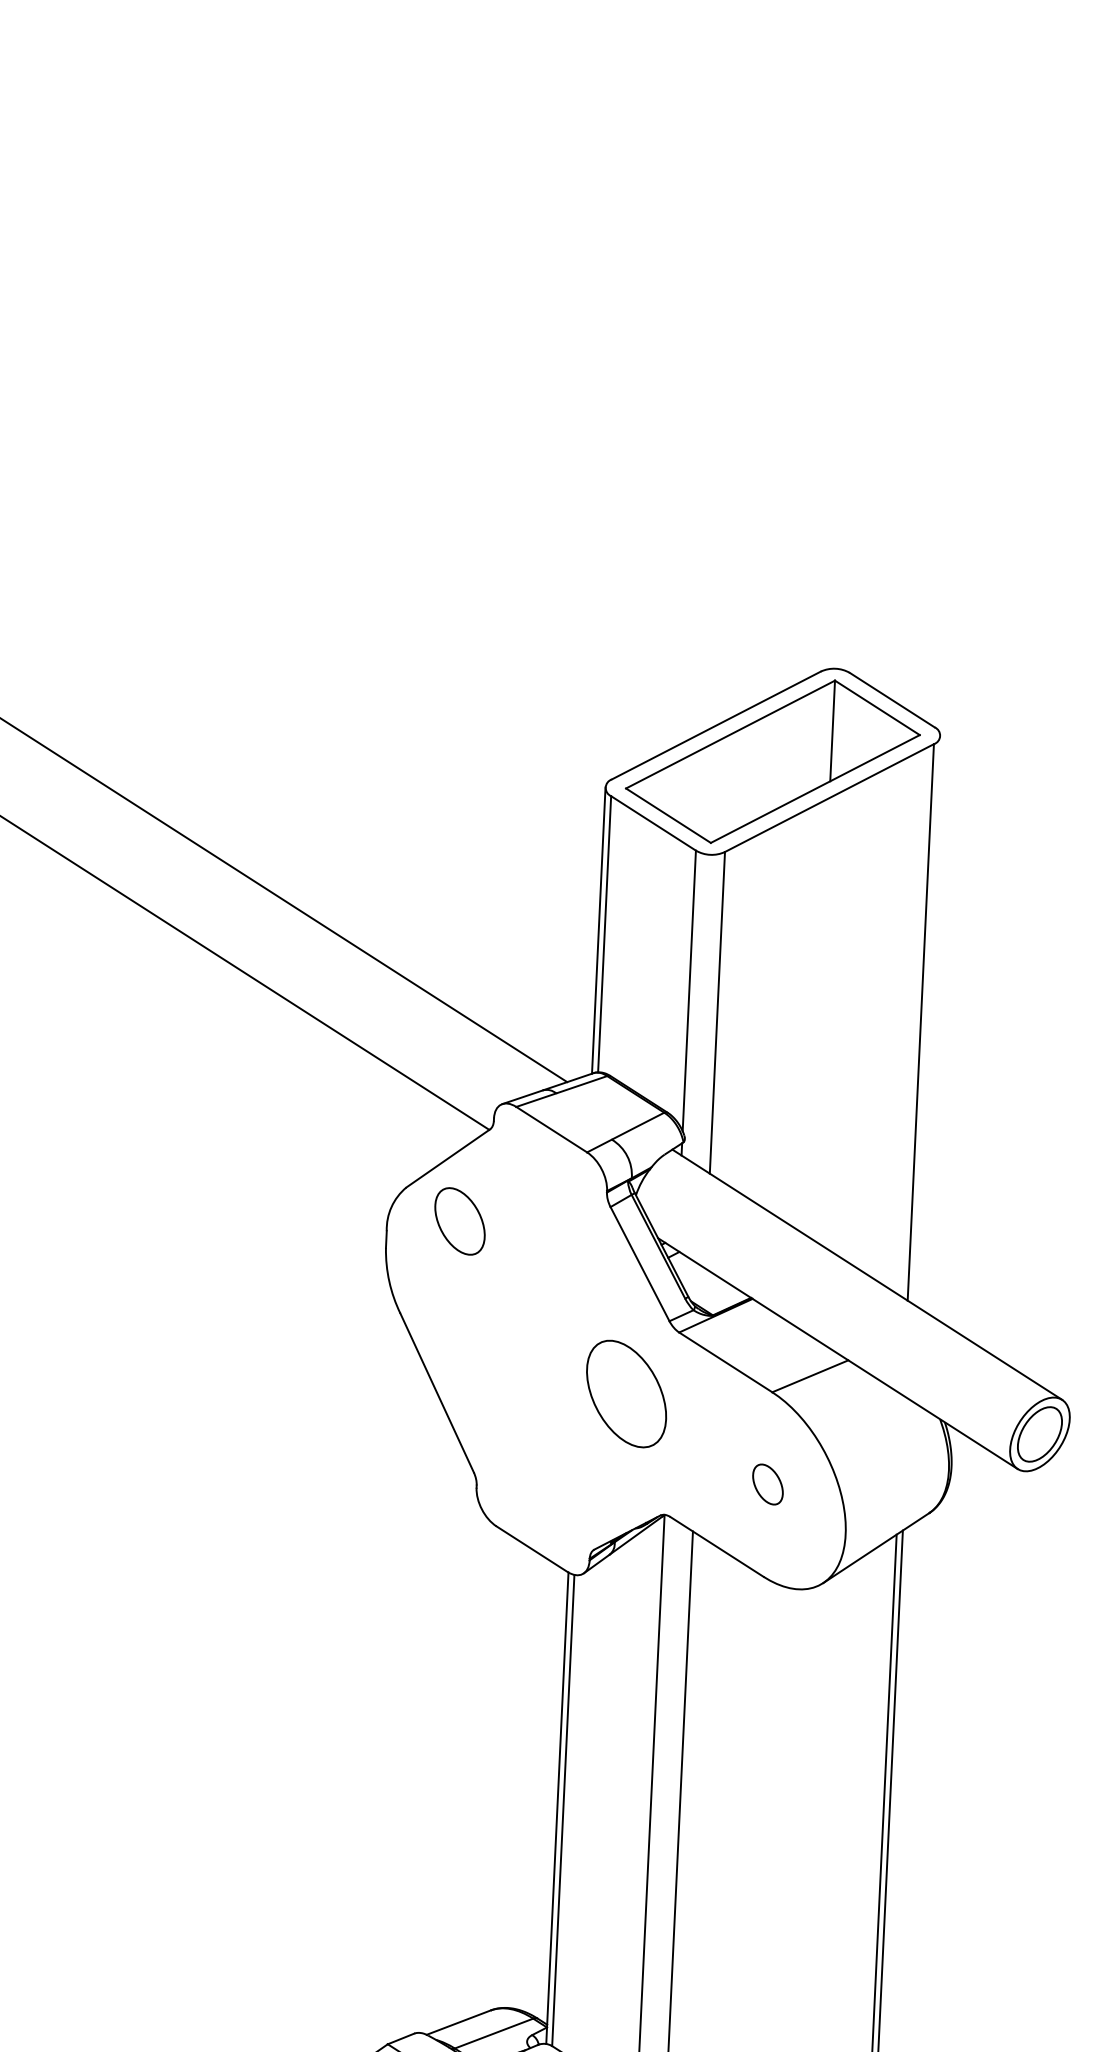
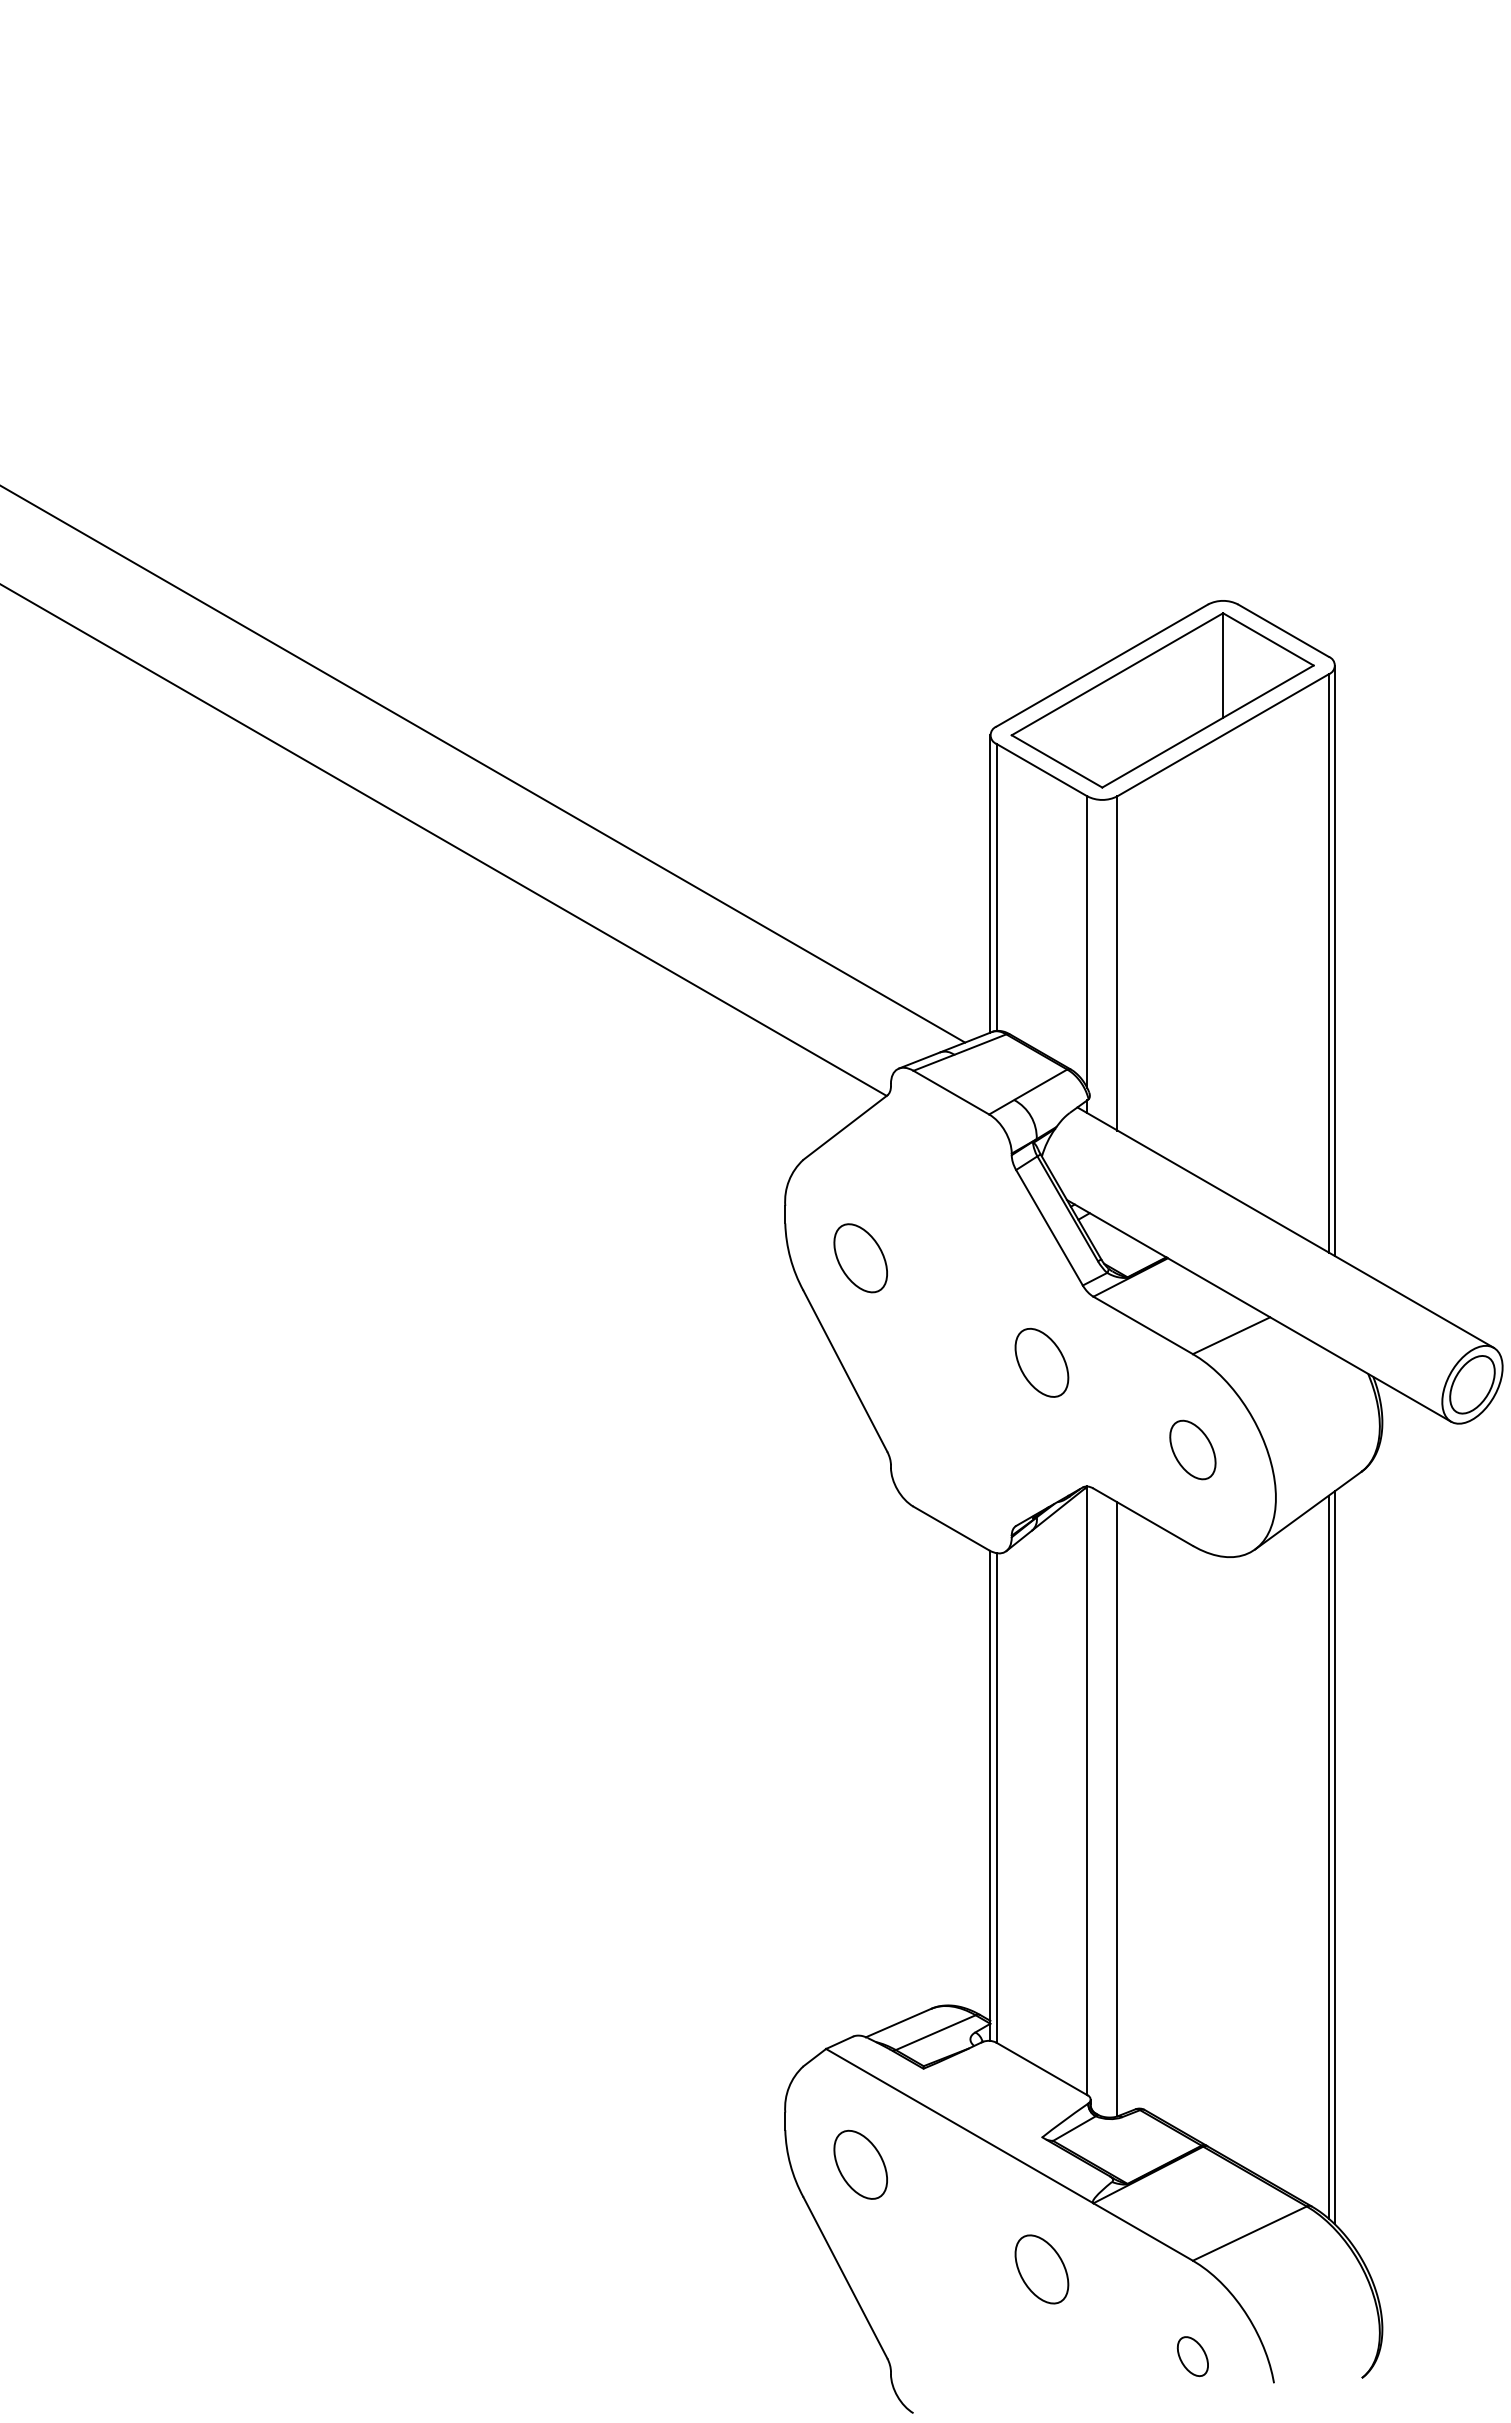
line: (927, 1019) -> (1335, 960), added
part: (459, 1221) -> (860, 1258), moved
part: (626, 1393) -> (1041, 1362), size x0.62
part: (767, 1484) -> (1192, 1449), size x1.43

